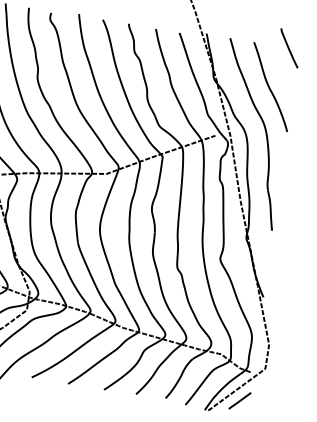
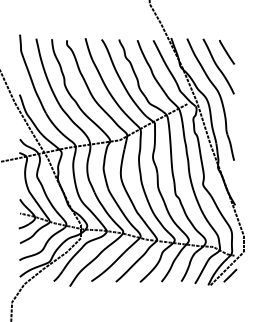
line: (288, 47) -> (226, 51), moved

